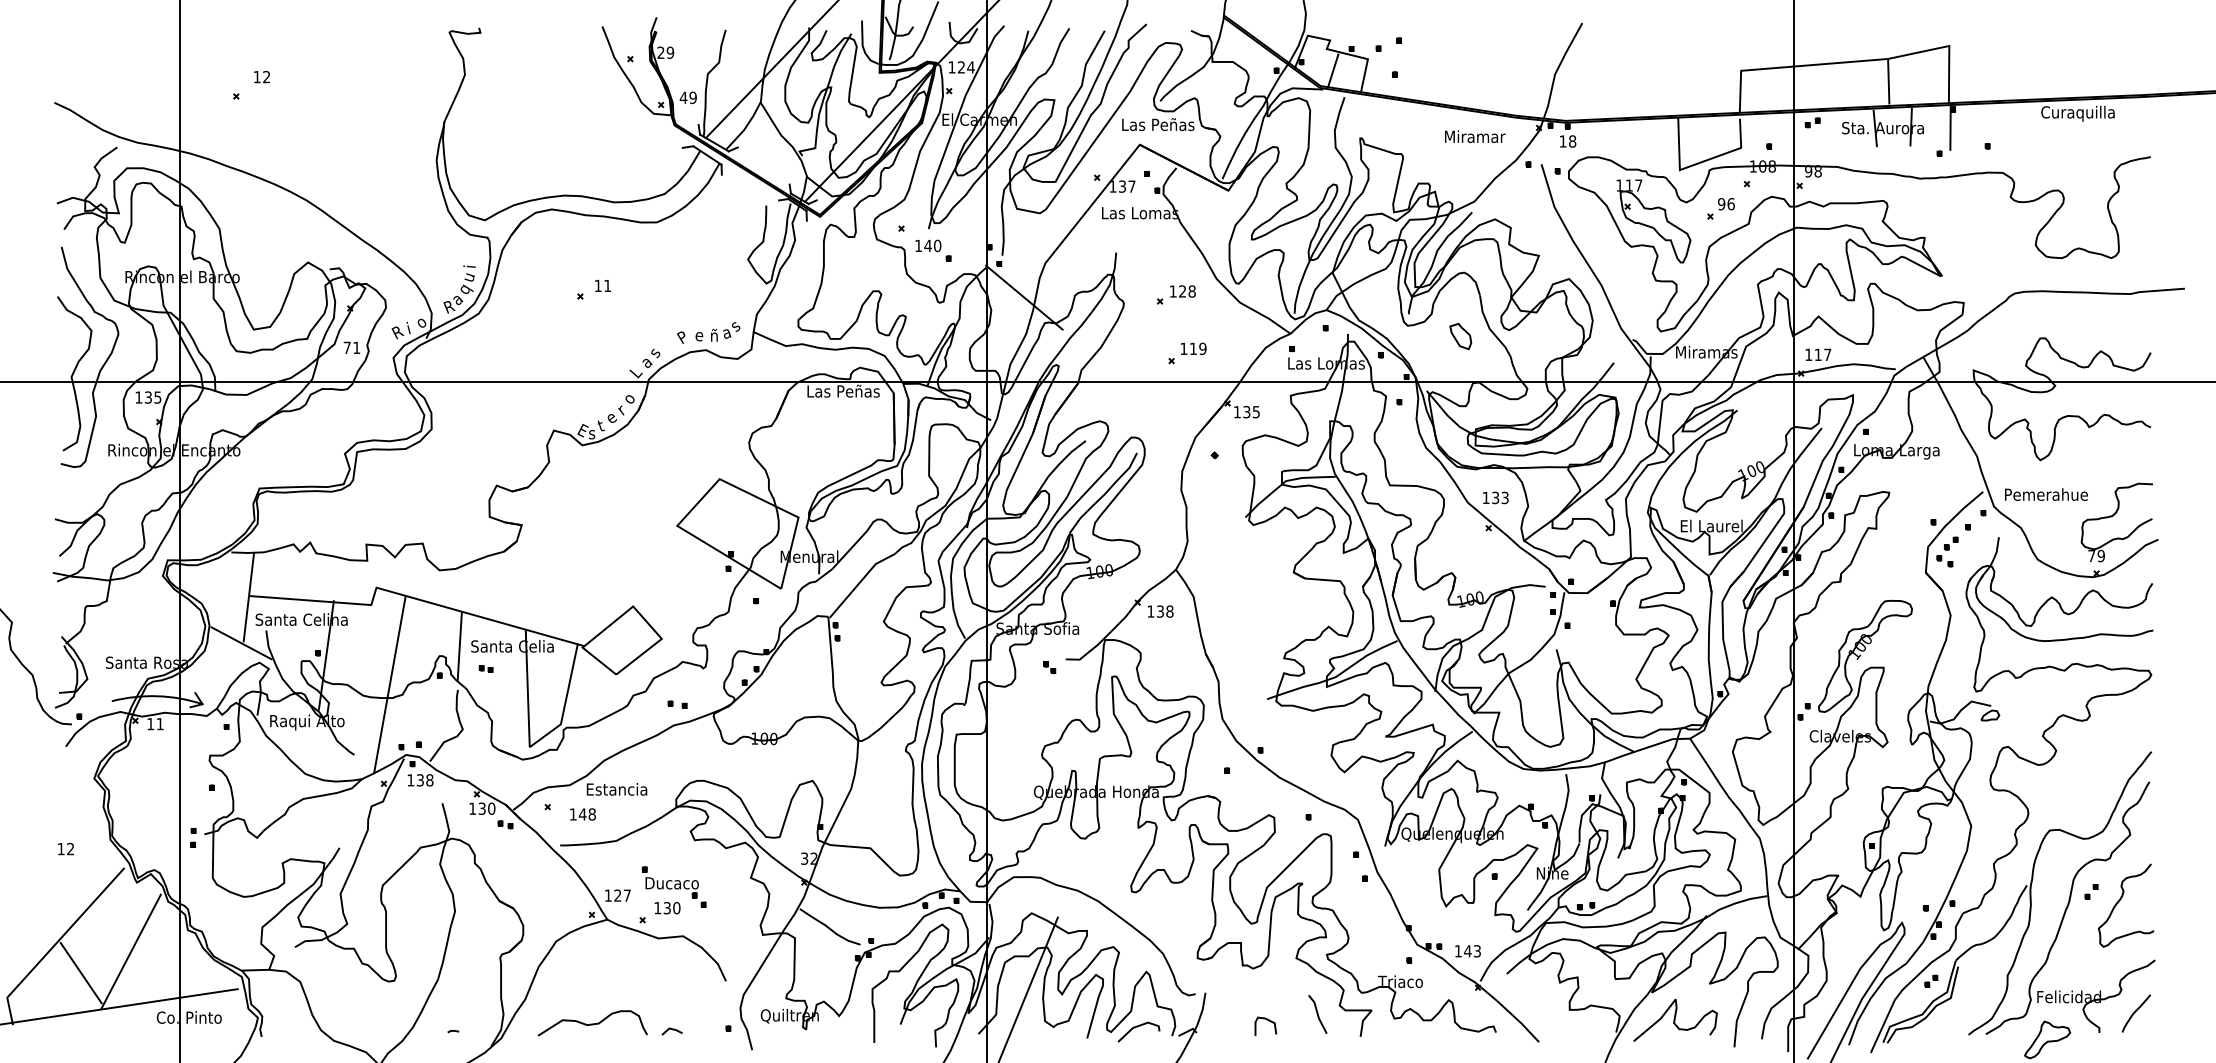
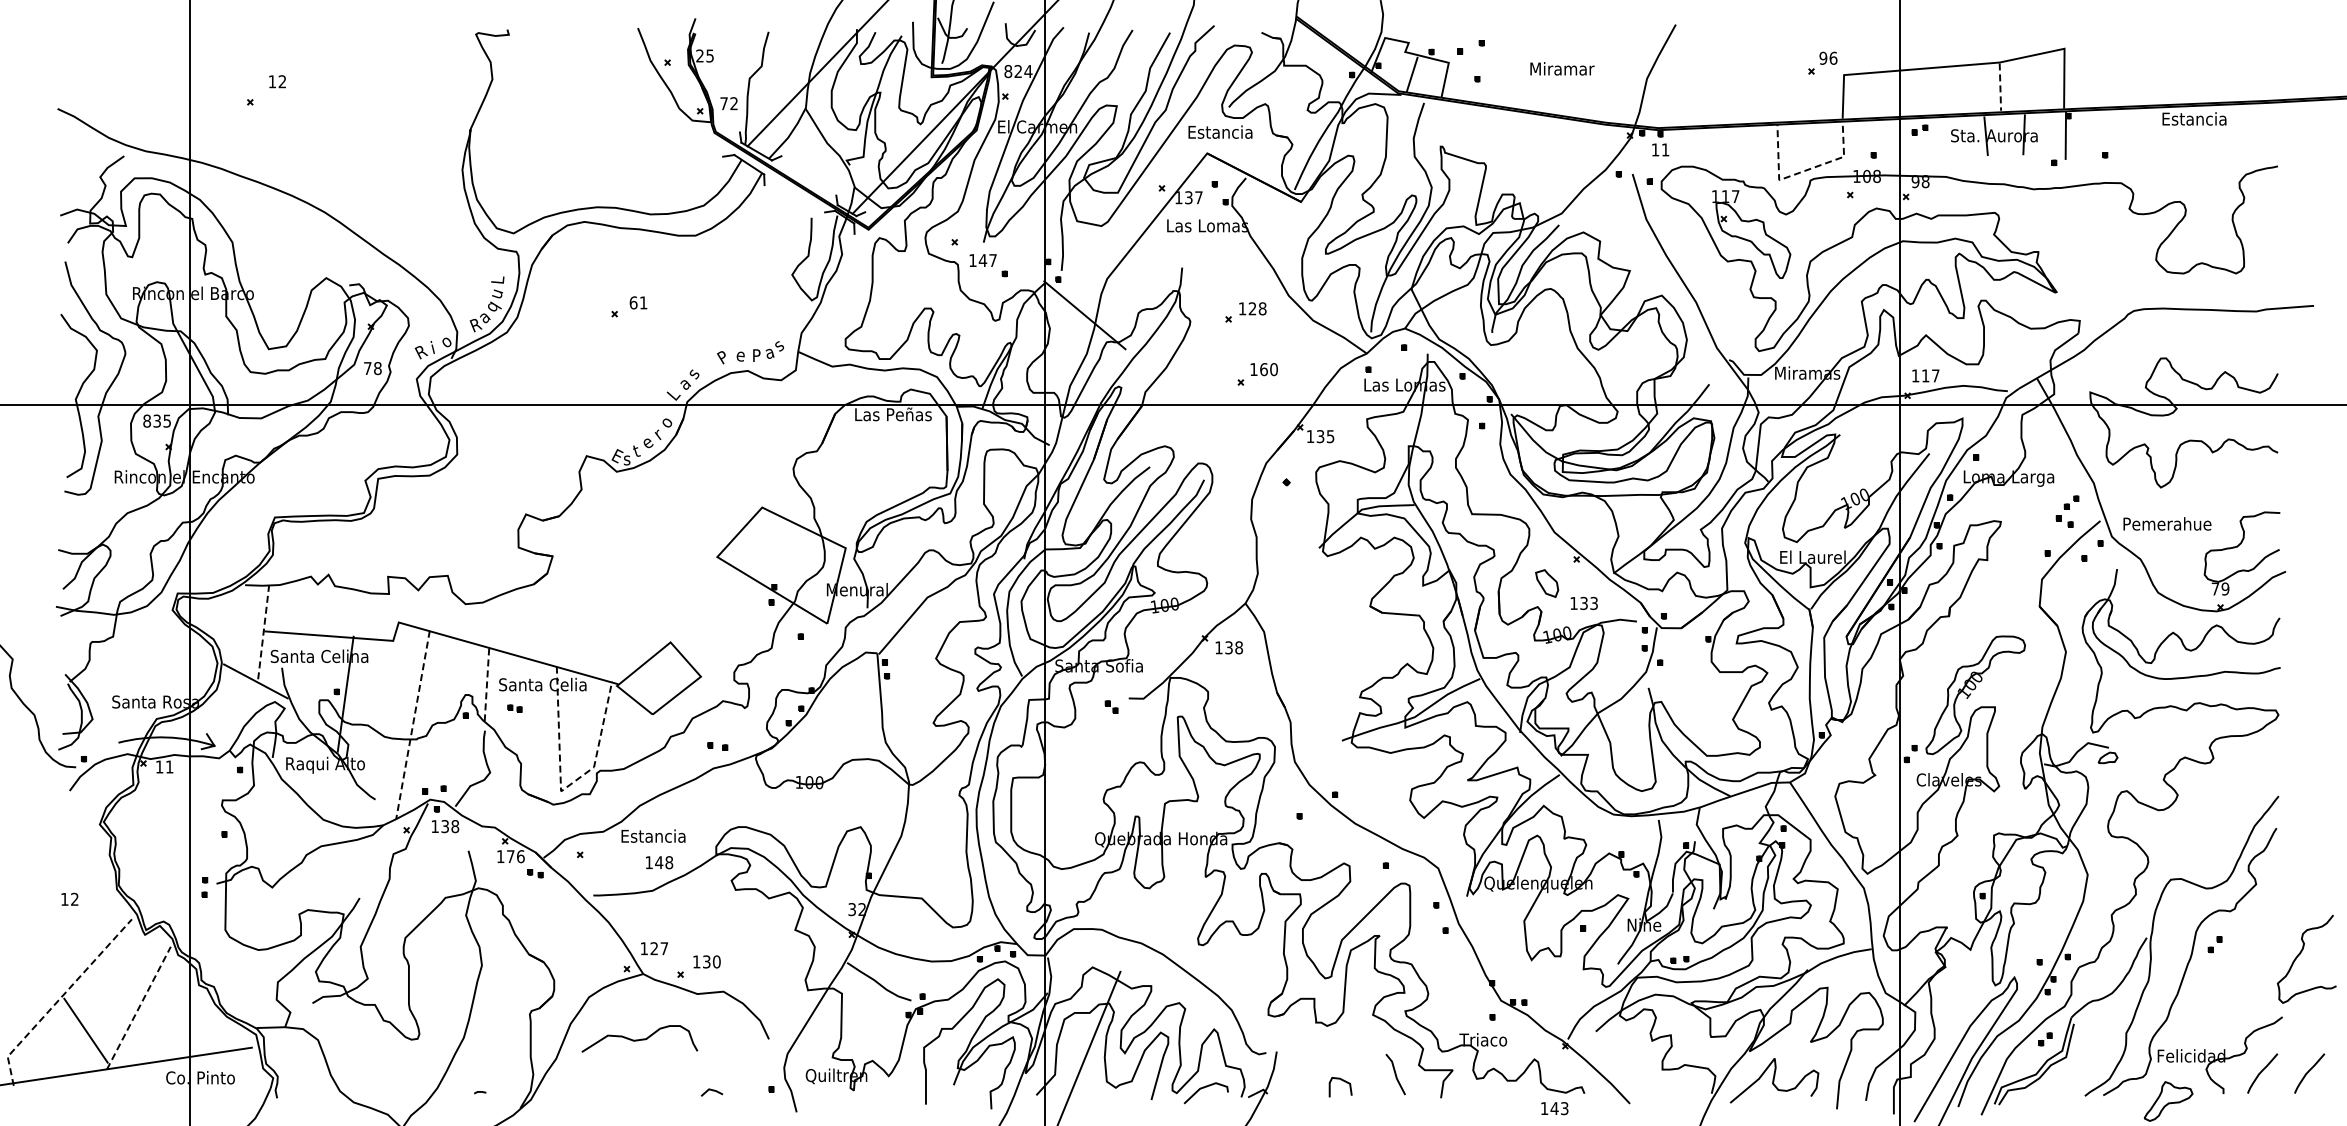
text: (669, 52) -> (709, 55), 29 -> 25
text: (952, 67) -> (1008, 71), 124 -> 824
line: (1888, 82) -> (2000, 87), solid -> dashed
text: (687, 97) -> (728, 103), 49 -> 72
text: (2077, 113) -> (2200, 120), Curaquilla -> Estancia
text: (1158, 124) -> (1227, 131), Las Peñas -> Estancia
text: (1475, 136) -> (1562, 68), moved
text: (1572, 141) -> (1665, 149), 18 -> 11
line: (1699, 162) -> (1799, 172), solid -> dashed
part: (1720, 208) -> (1822, 62), moved
text: (937, 245) -> (992, 260), 140 -> 147
text: (469, 263) -> (497, 279), i -> L
text: (598, 285) -> (633, 302), 11 -> 61
text: (714, 334) -> (756, 354), ñ -> P
part: (1461, 336) -> (1547, 583), moved
text: (356, 347) -> (377, 368), 71 -> 78
text: (1197, 348) -> (1268, 369), 119 -> 160
text: (138, 396) -> (146, 420), 135 -> 835
text: (1495, 497) -> (1583, 603), moved
part: (1947, 551) -> (2067, 511), moved
line: (248, 598) -> (263, 633), solid -> dashed
line: (459, 646) -> (486, 684), solid -> dashed
line: (390, 683) -> (413, 724), solid -> dashed
line: (531, 746) -> (562, 790), solid -> dashed
text: (486, 808) -> (515, 856), 130 -> 176
text: (583, 814) -> (659, 862), moved
part: (674, 886) -> (714, 939), removed
curve: (2121, 900) -> (2301, 953), moved
line: (56, 943) -> (59, 999), solid -> dashed
line: (131, 951) -> (139, 1007), solid -> dashed
text: (1467, 951) -> (1554, 1108), moved
curve: (2179, 1013) -> (2308, 1073), added
curve: (592, 1023) -> (639, 1039), moved

